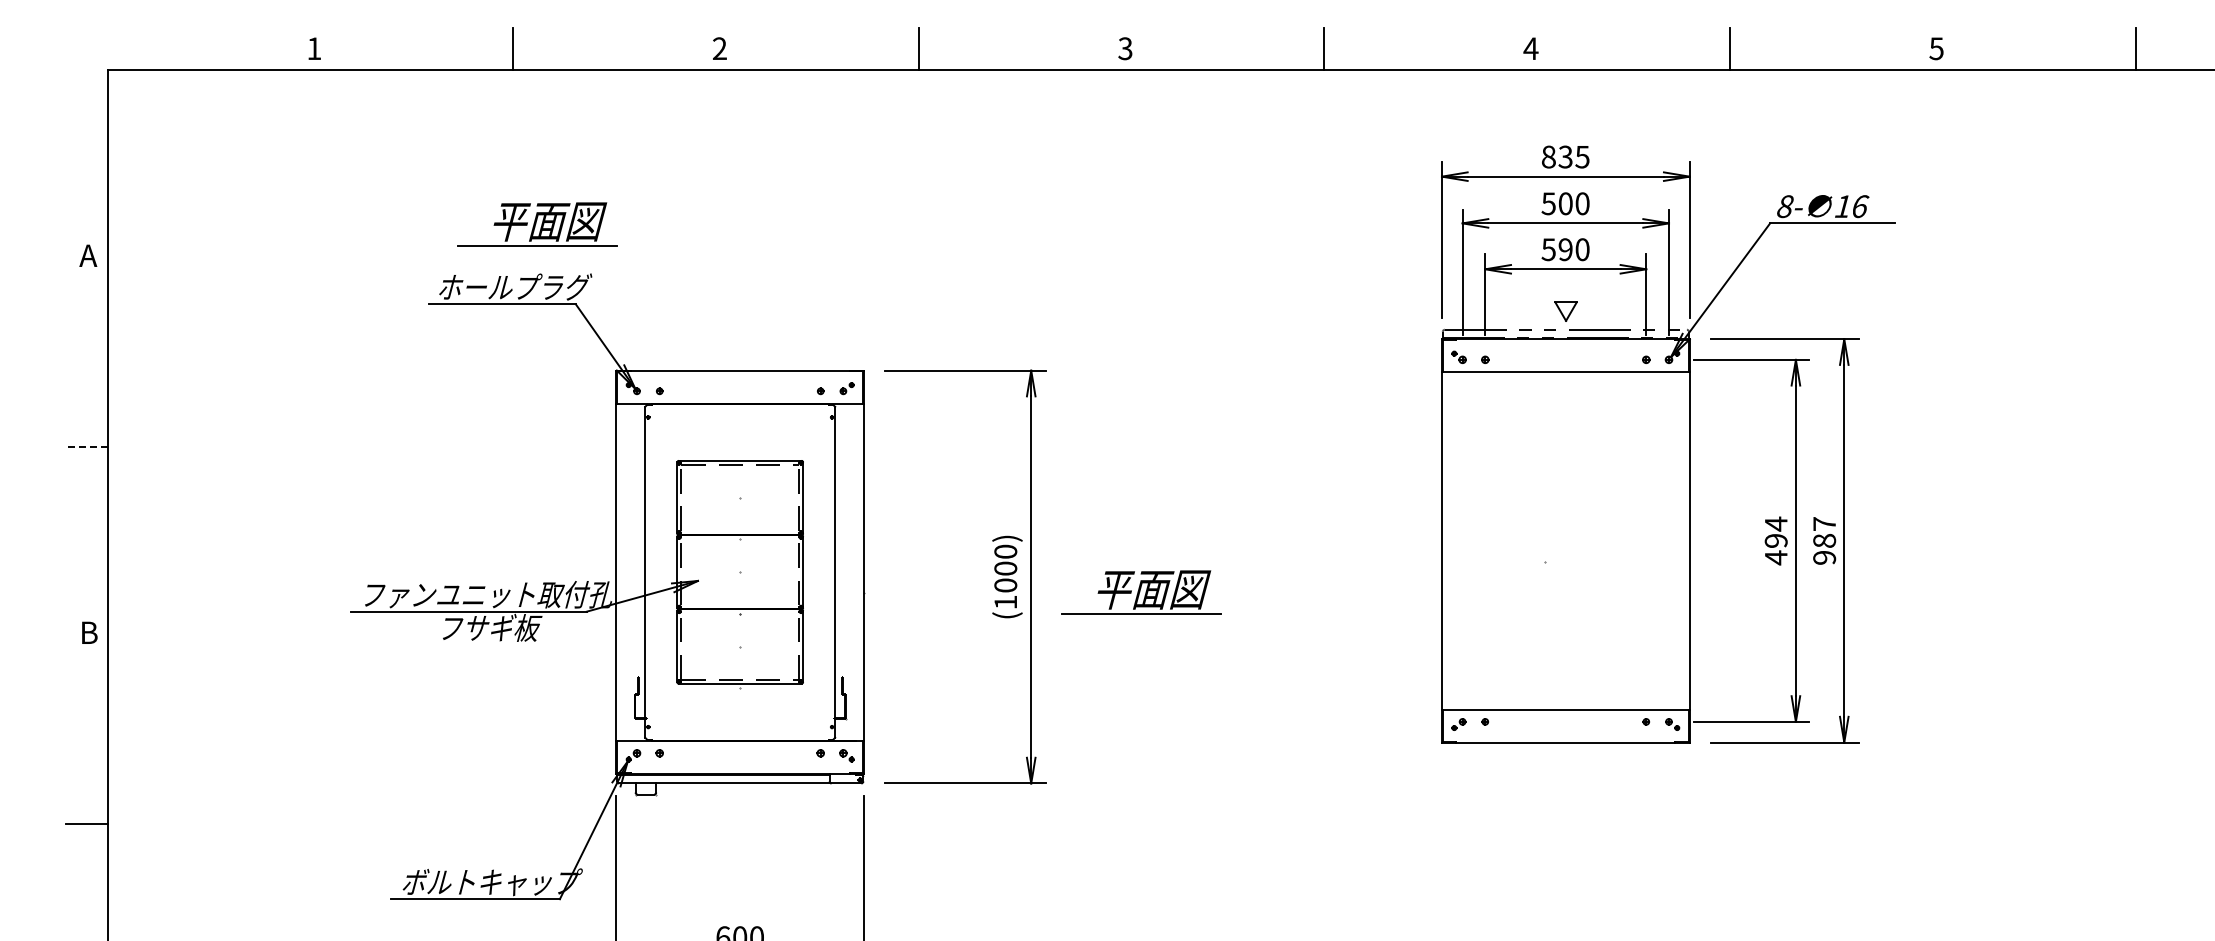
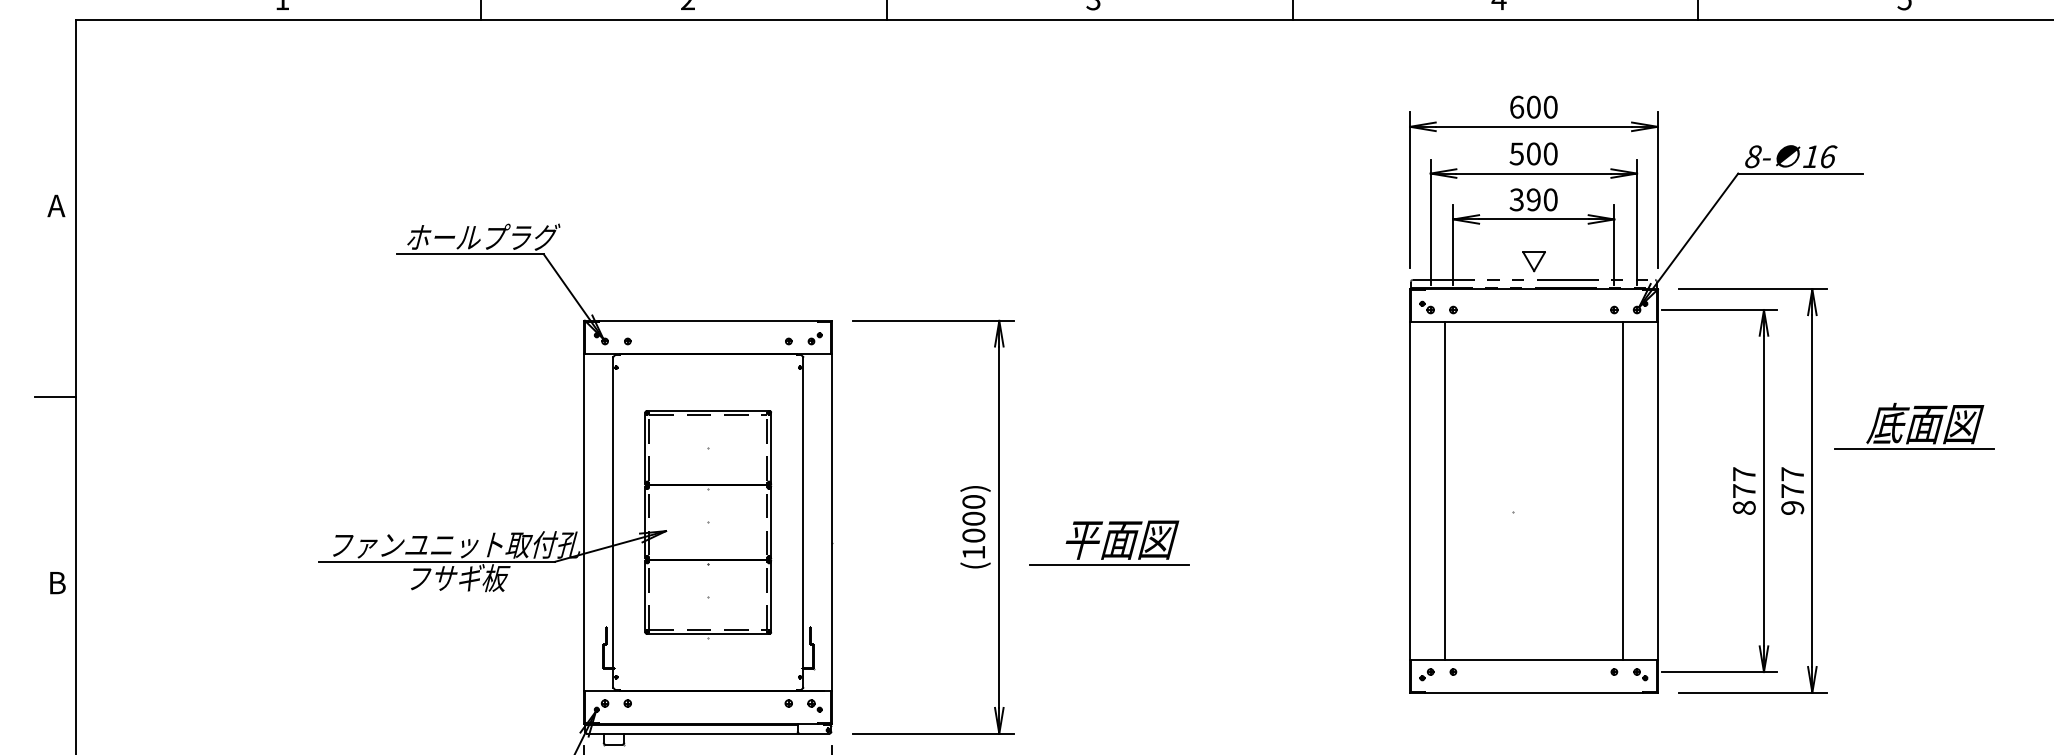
text: (1565, 156) -> (1533, 106), 835 -> 600
part: (537, 224) -> (505, 174), removed
text: (1548, 249) -> (1516, 199), 590 -> 390
line: (87, 446) -> (55, 396), dashed -> solid
part: (1946, 475) -> (1914, 425), added
line: (1477, 540) -> (1445, 490), added
line: (1654, 540) -> (1622, 490), added
text: (1775, 540) -> (1743, 490), 494 -> 877
text: (1824, 540) -> (1792, 490), 987 -> 977

